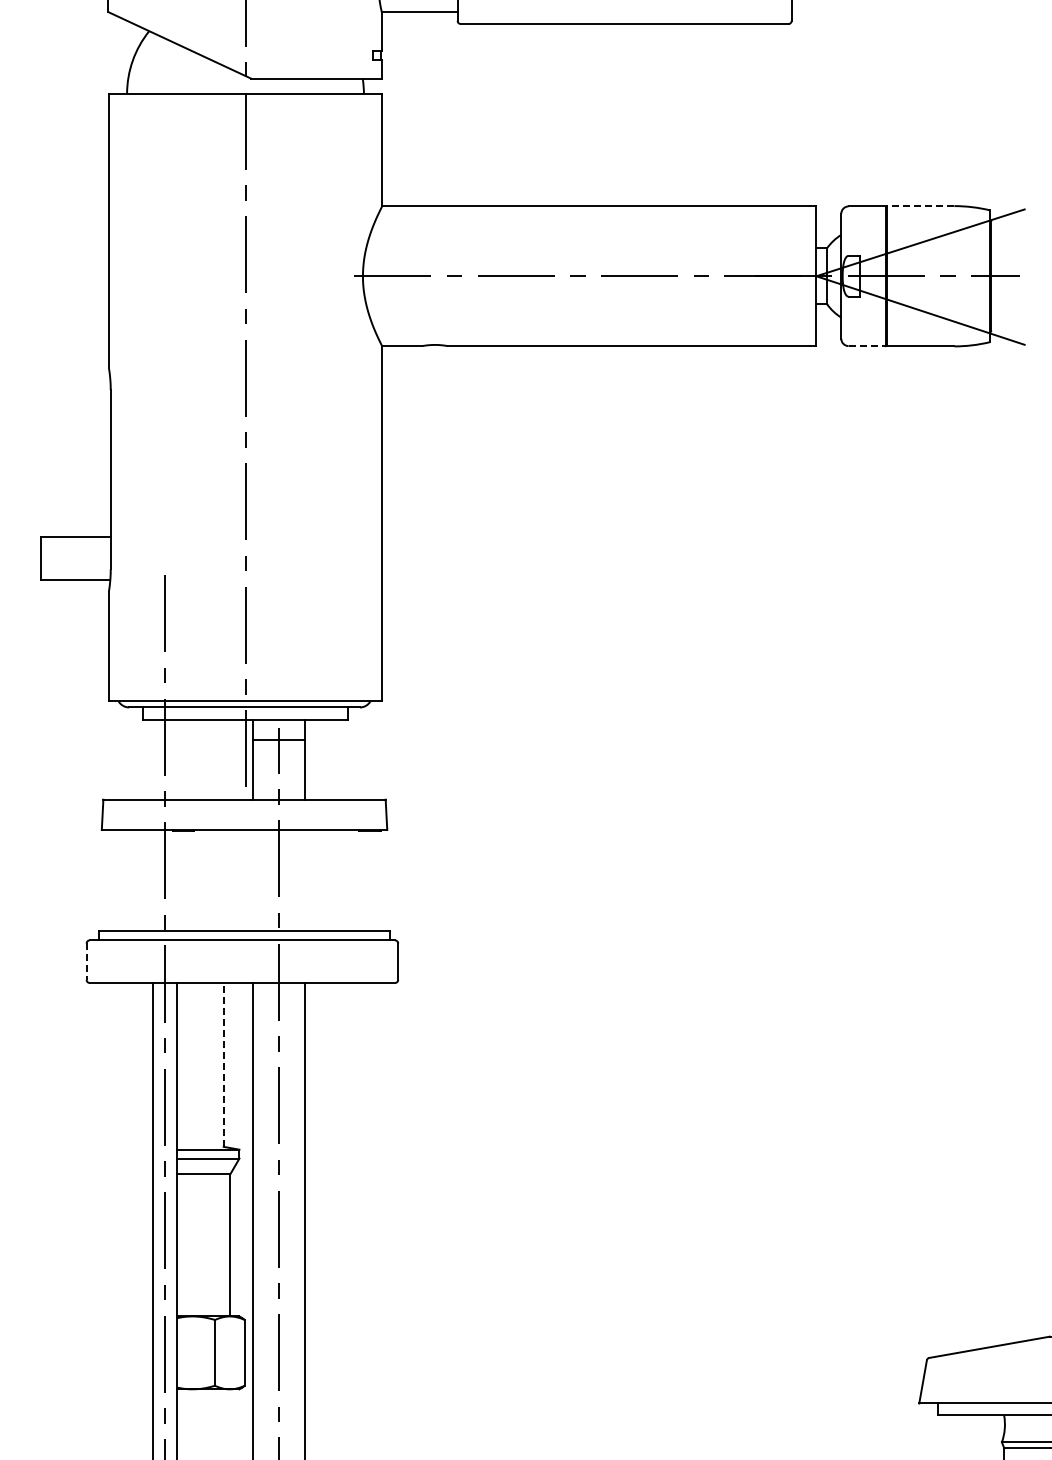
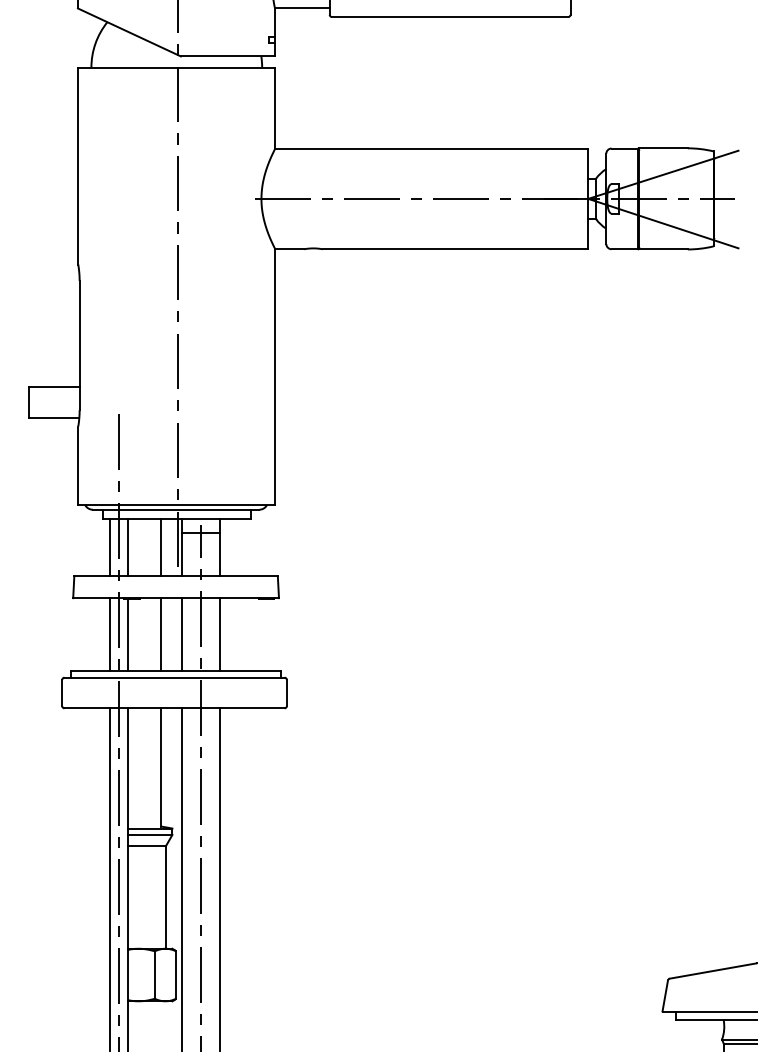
line: (920, 206) -> (663, 148), dashed -> solid
line: (867, 346) -> (625, 249), dashed -> solid
line: (153, 759) -> (110, 547), added
line: (177, 759) -> (127, 547), added
line: (223, 759) -> (160, 547), added
line: (153, 880) -> (110, 634), added
line: (177, 880) -> (127, 634), added
line: (223, 880) -> (160, 634), added
line: (252, 880) -> (181, 634), added
line: (305, 880) -> (220, 634), added
line: (86, 962) -> (62, 693), dashed -> solid
line: (223, 1064) -> (160, 767), dashed -> solid

